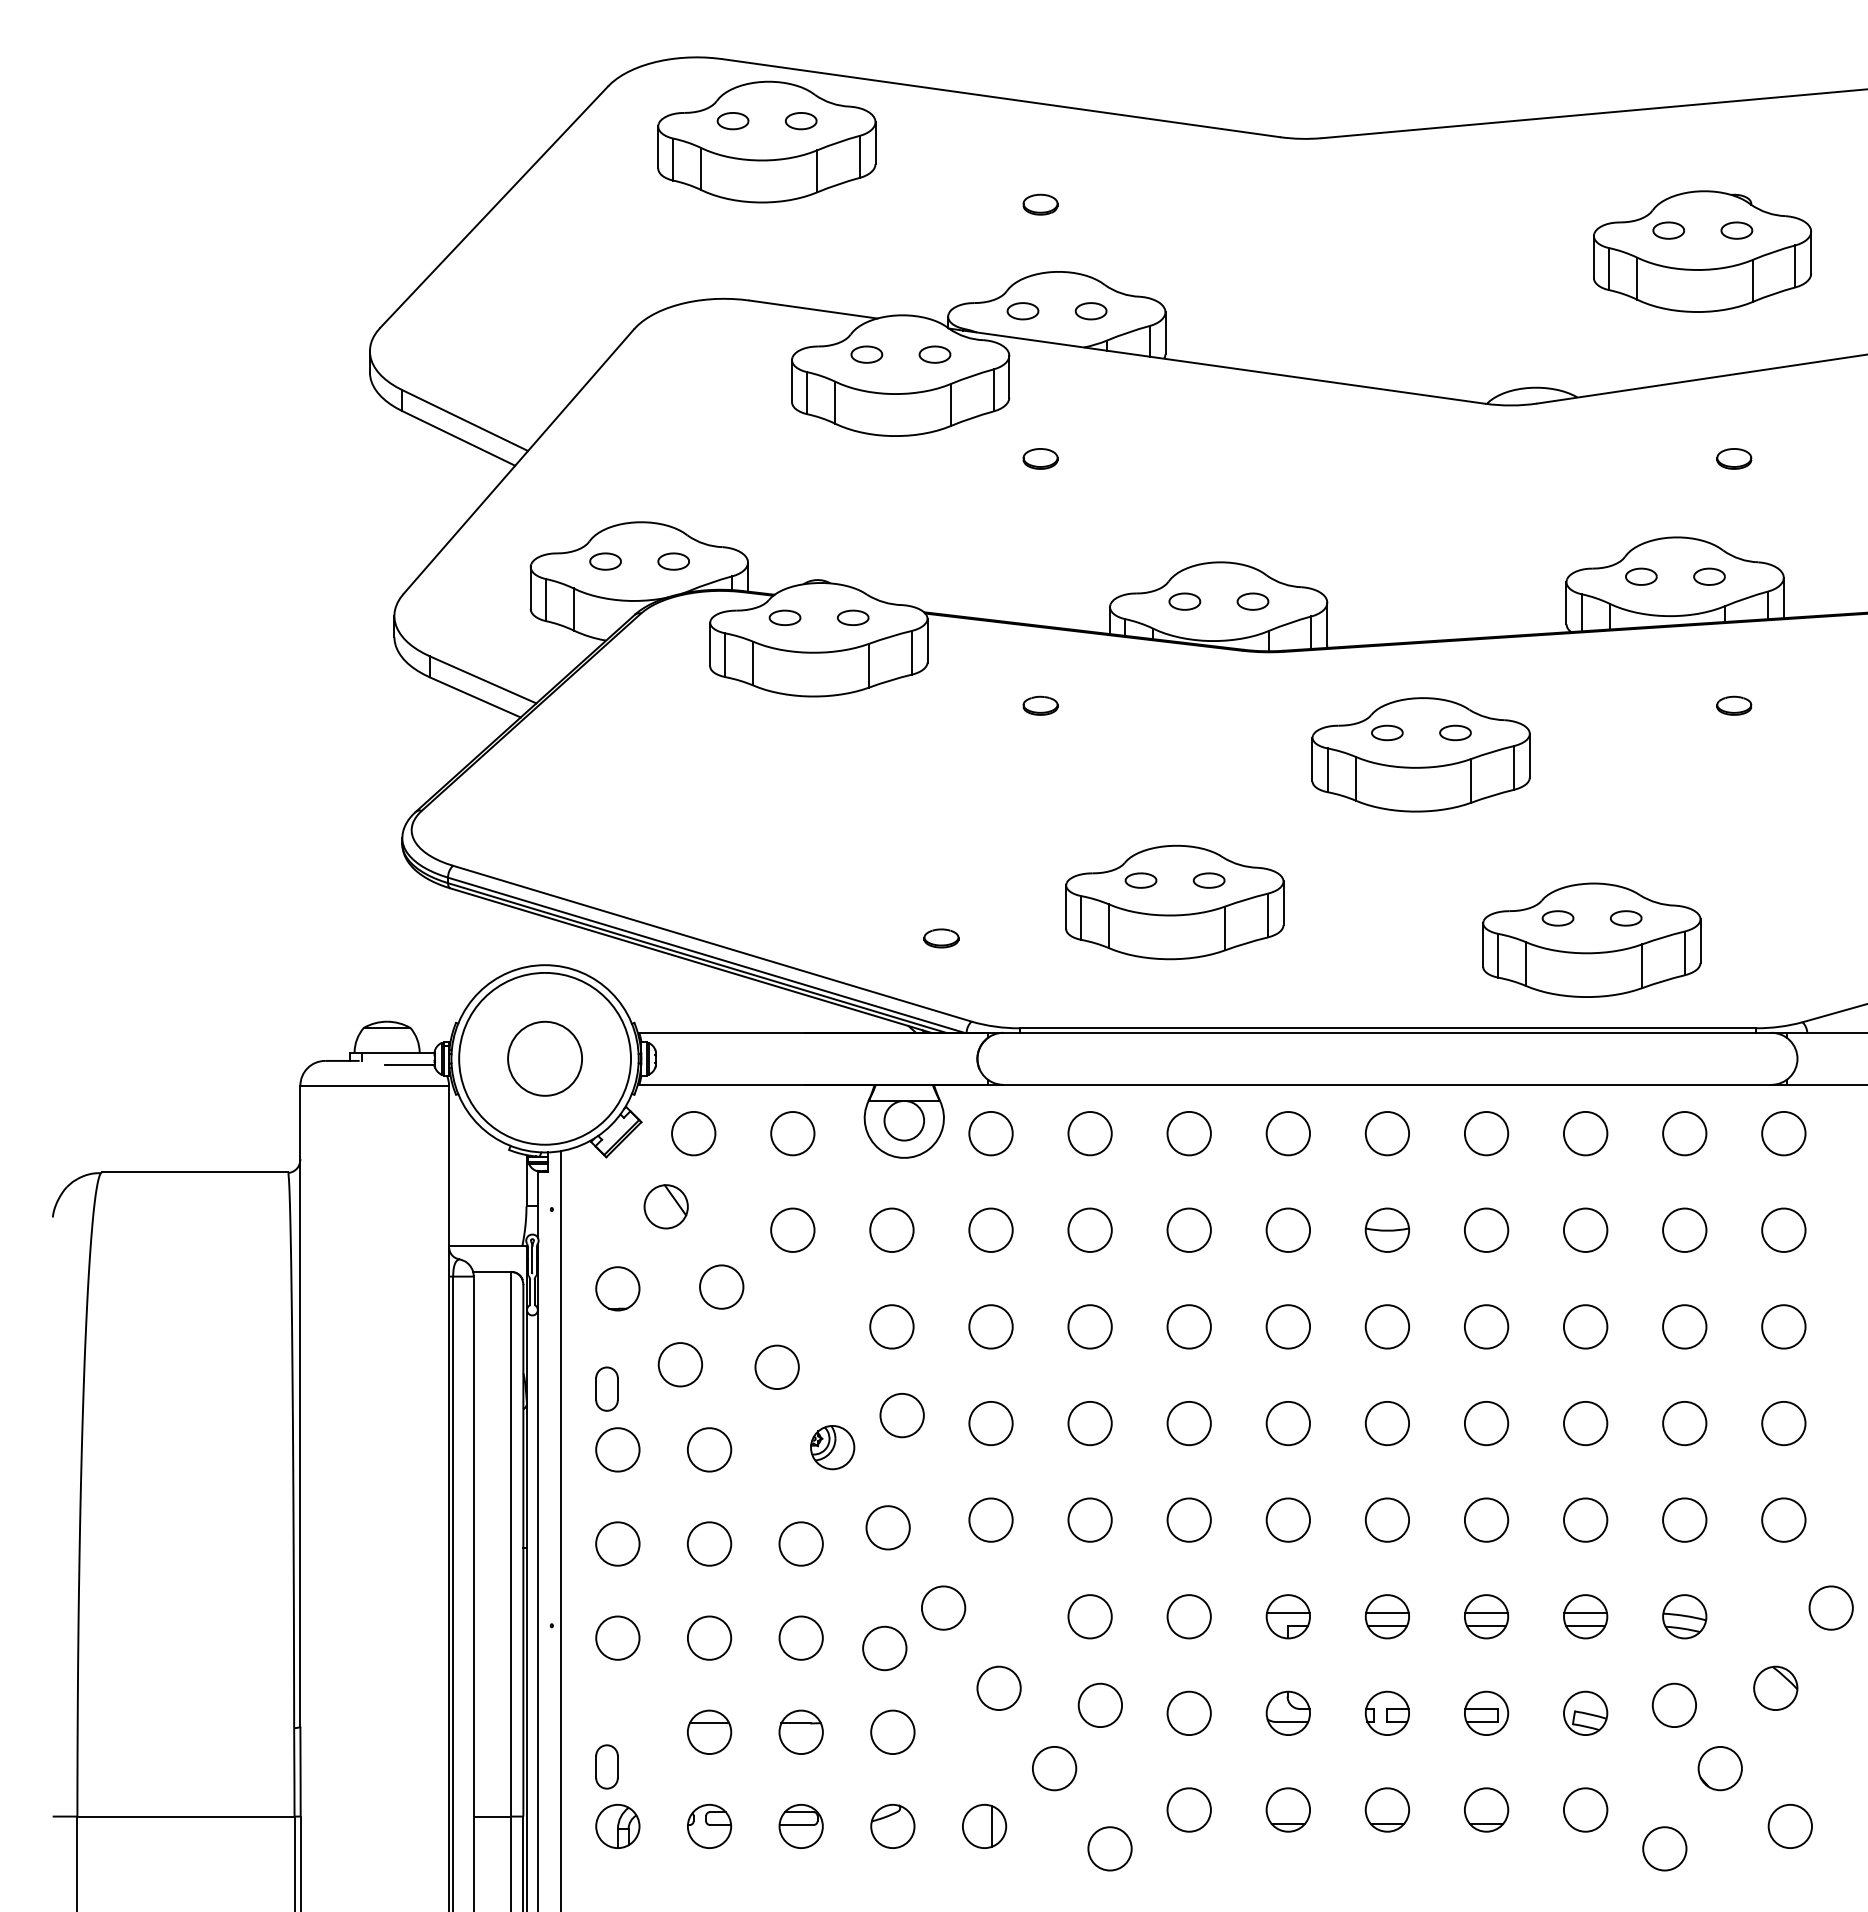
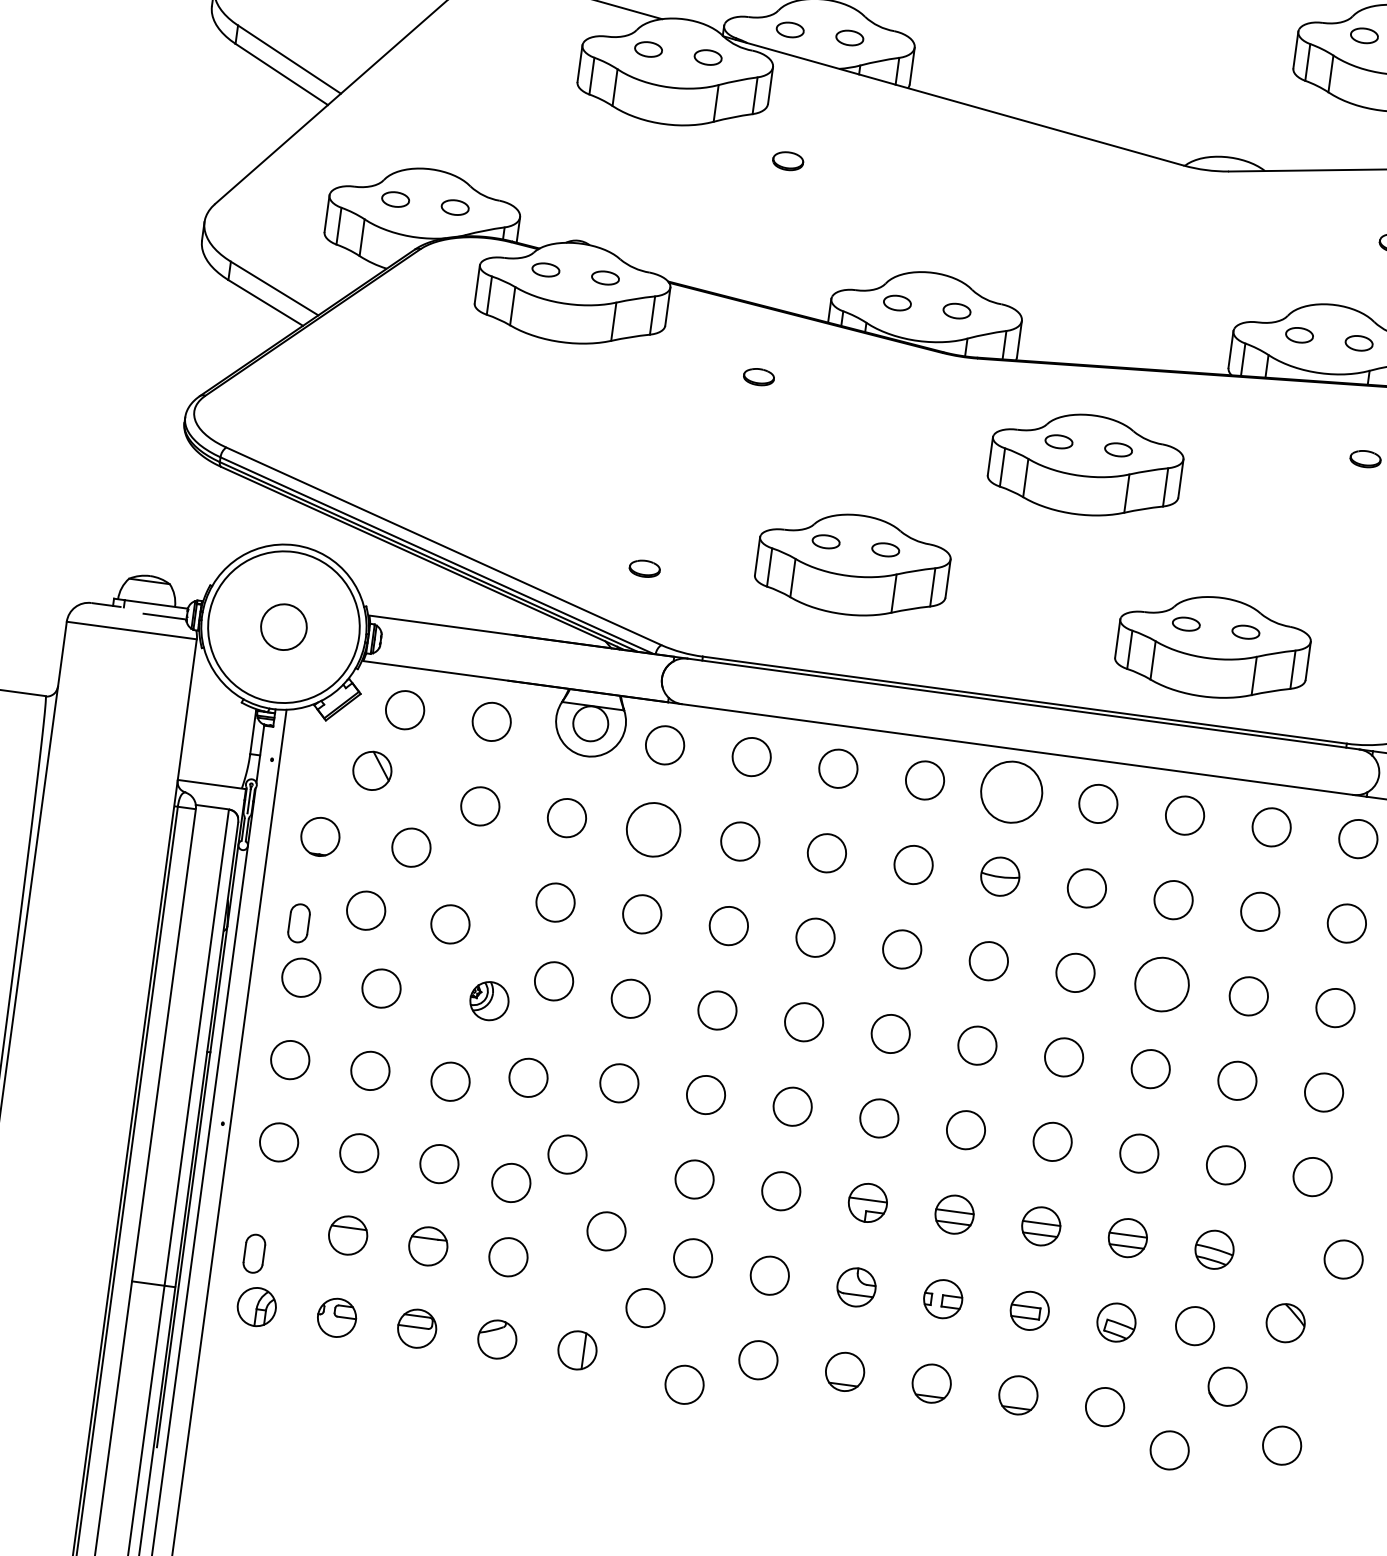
circle: (545, 1058) -> (284, 626), size x0.7
circle: (1387, 1133) -> (1011, 792), size x1.6
circle: (990, 1229) -> (653, 829), size x1.4
circle: (1585, 1326) -> (1162, 984), size x1.4

